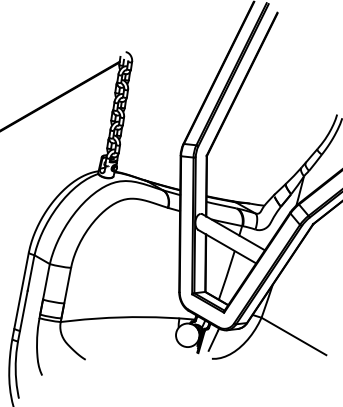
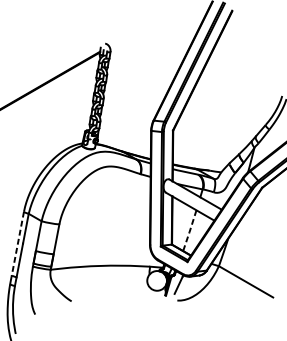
line: (227, 275) -> (190, 230), solid -> dashed
line: (21, 290) -> (17, 243), solid -> dashed

